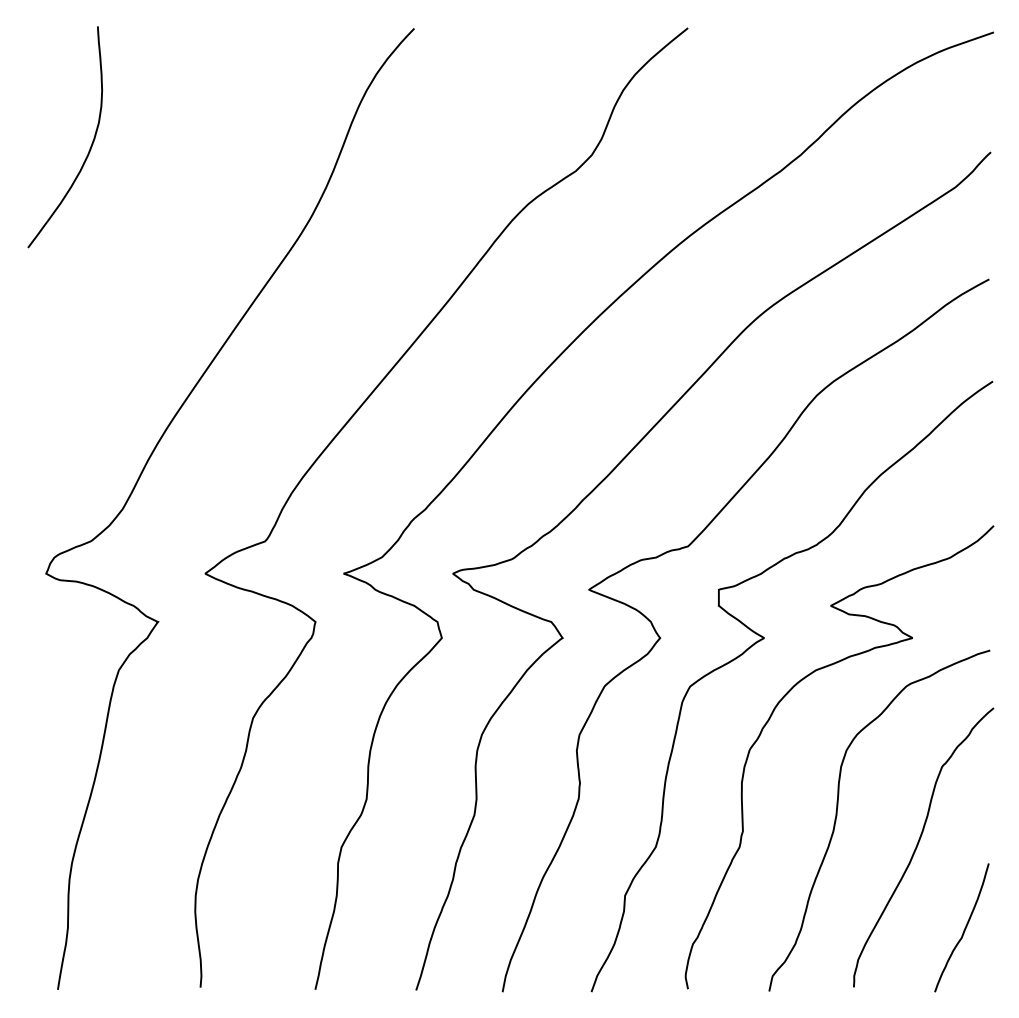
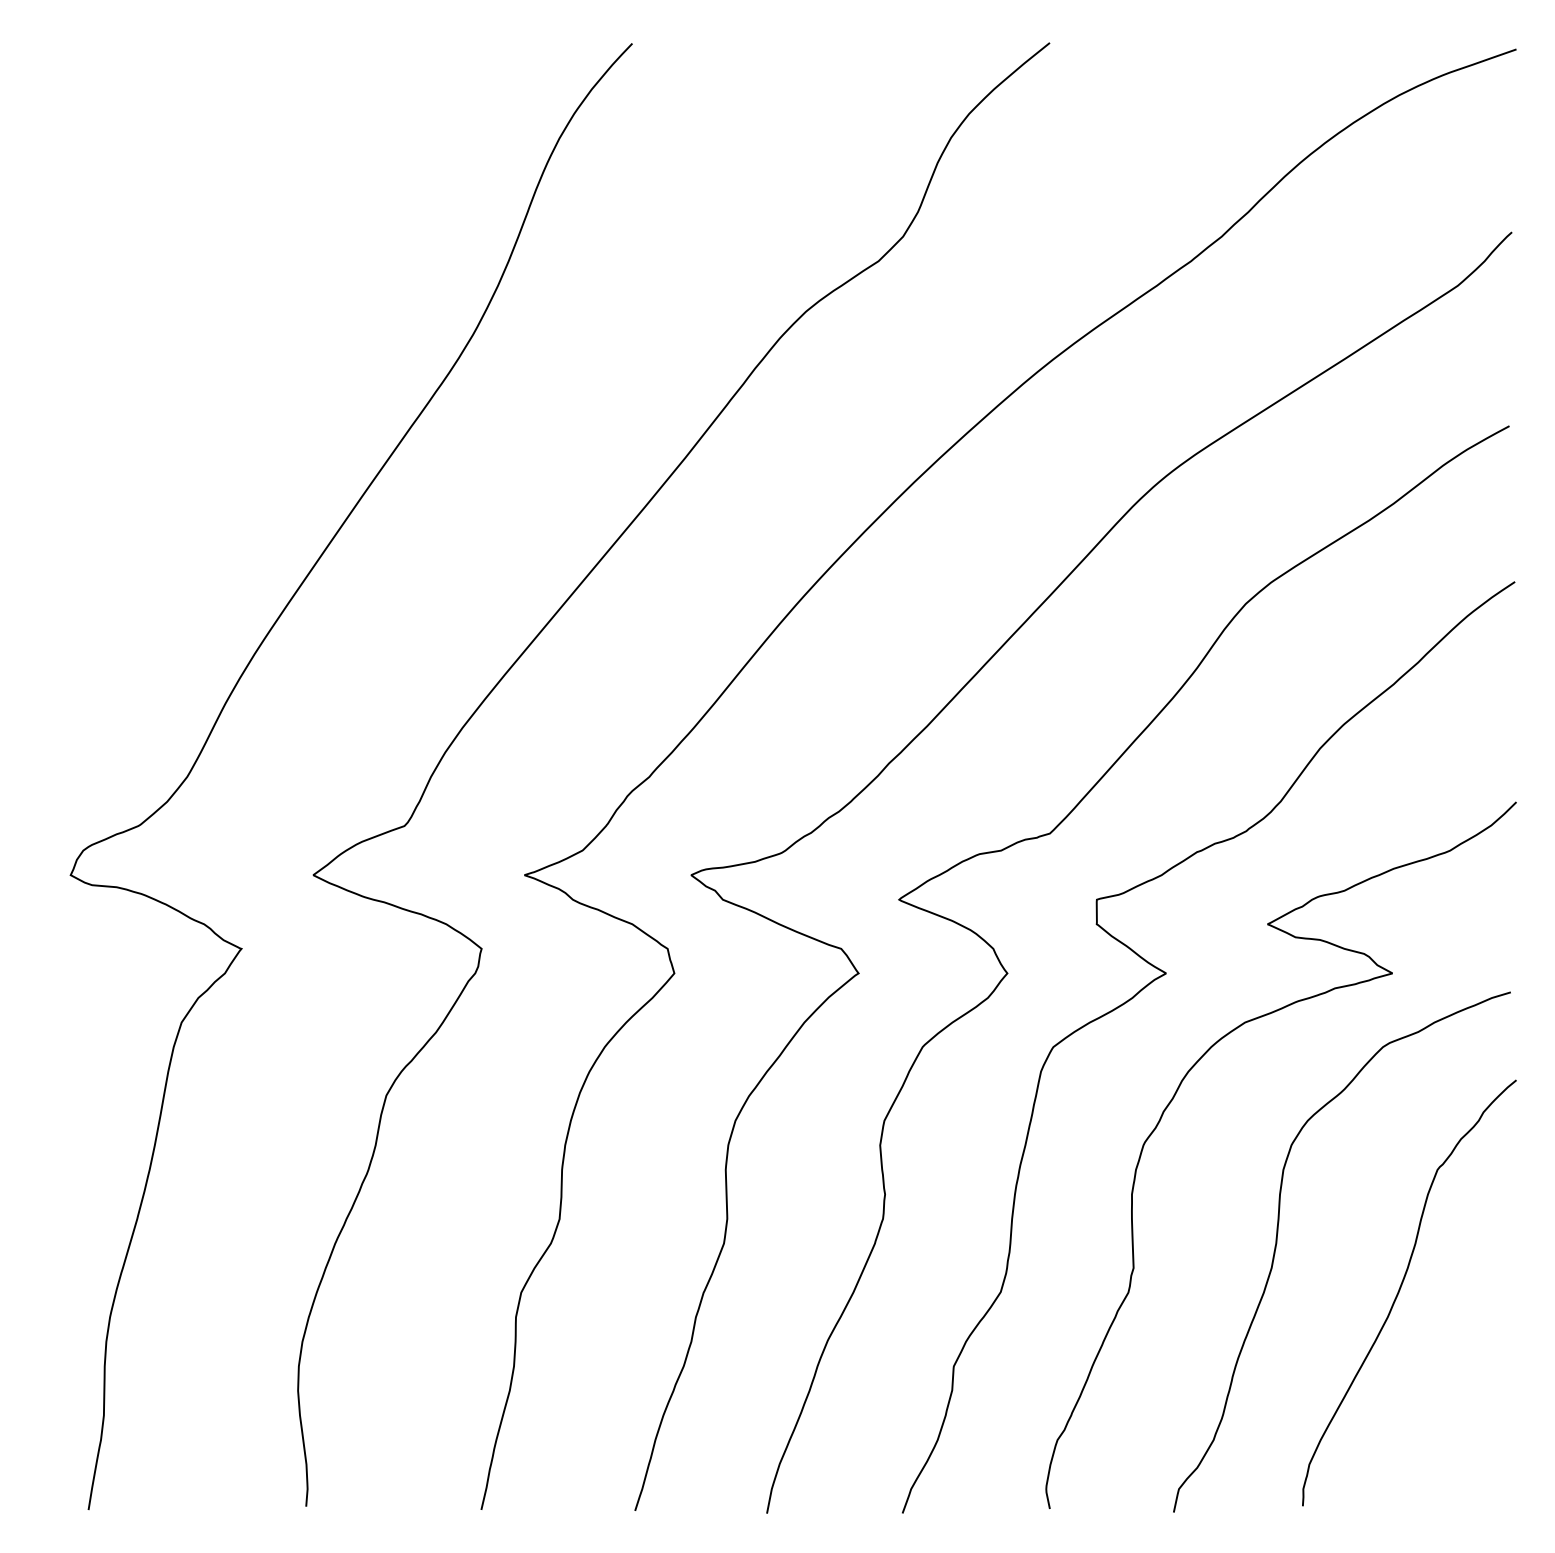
curve: (90, 145) -> (138, 221), removed
curve: (964, 927) -> (1471, 1414), removed

